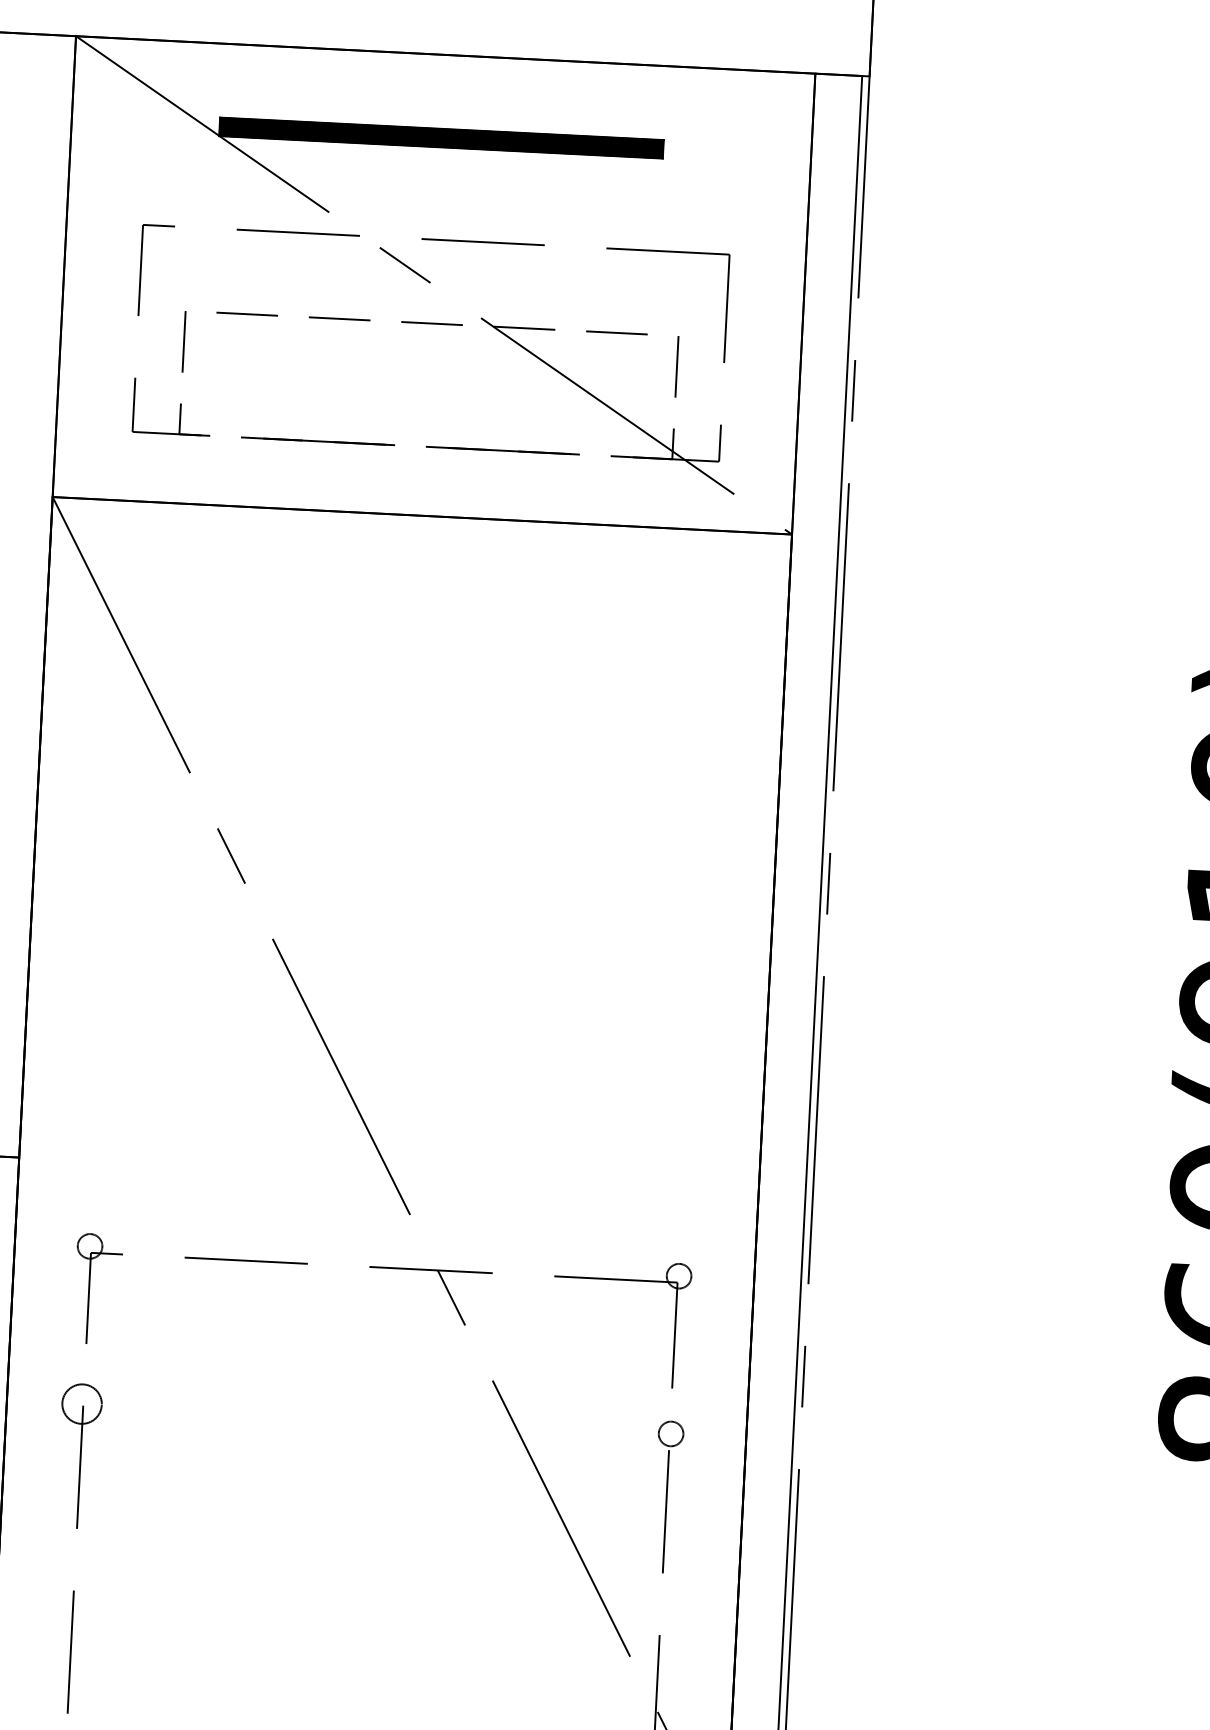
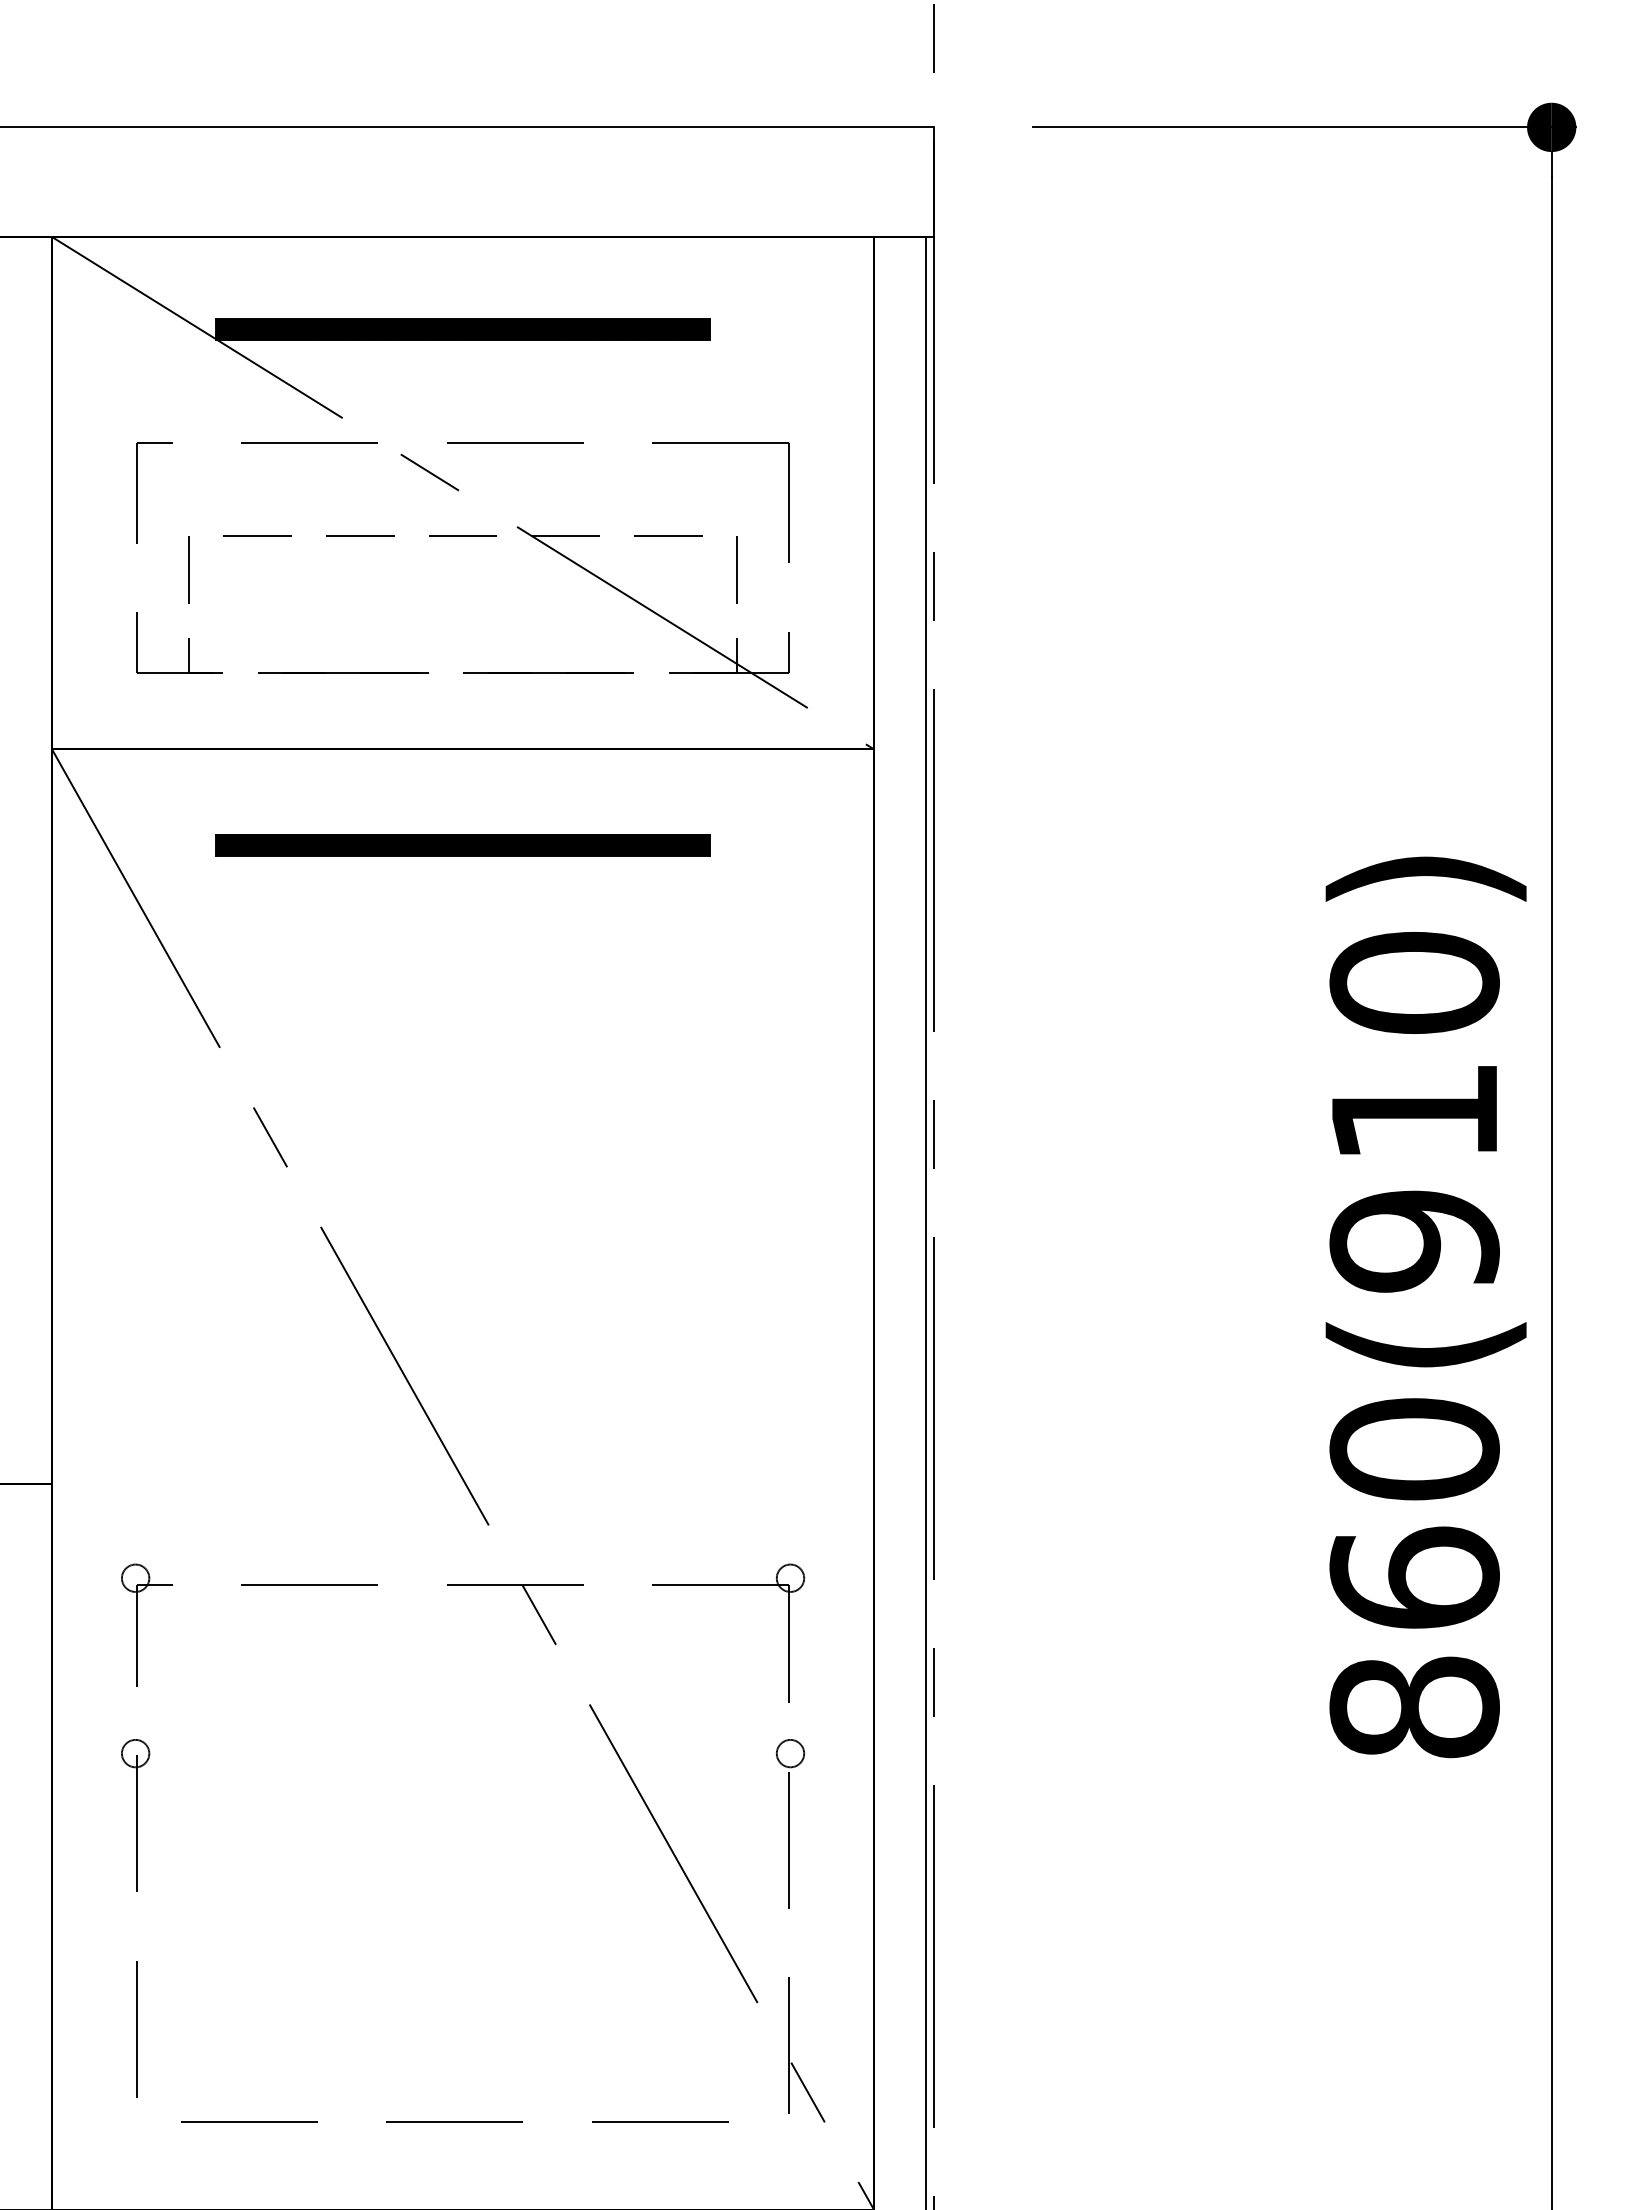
part: (417, 602) -> (462, 845), added
circle: (81, 1404) -> (135, 1753), size x0.62

